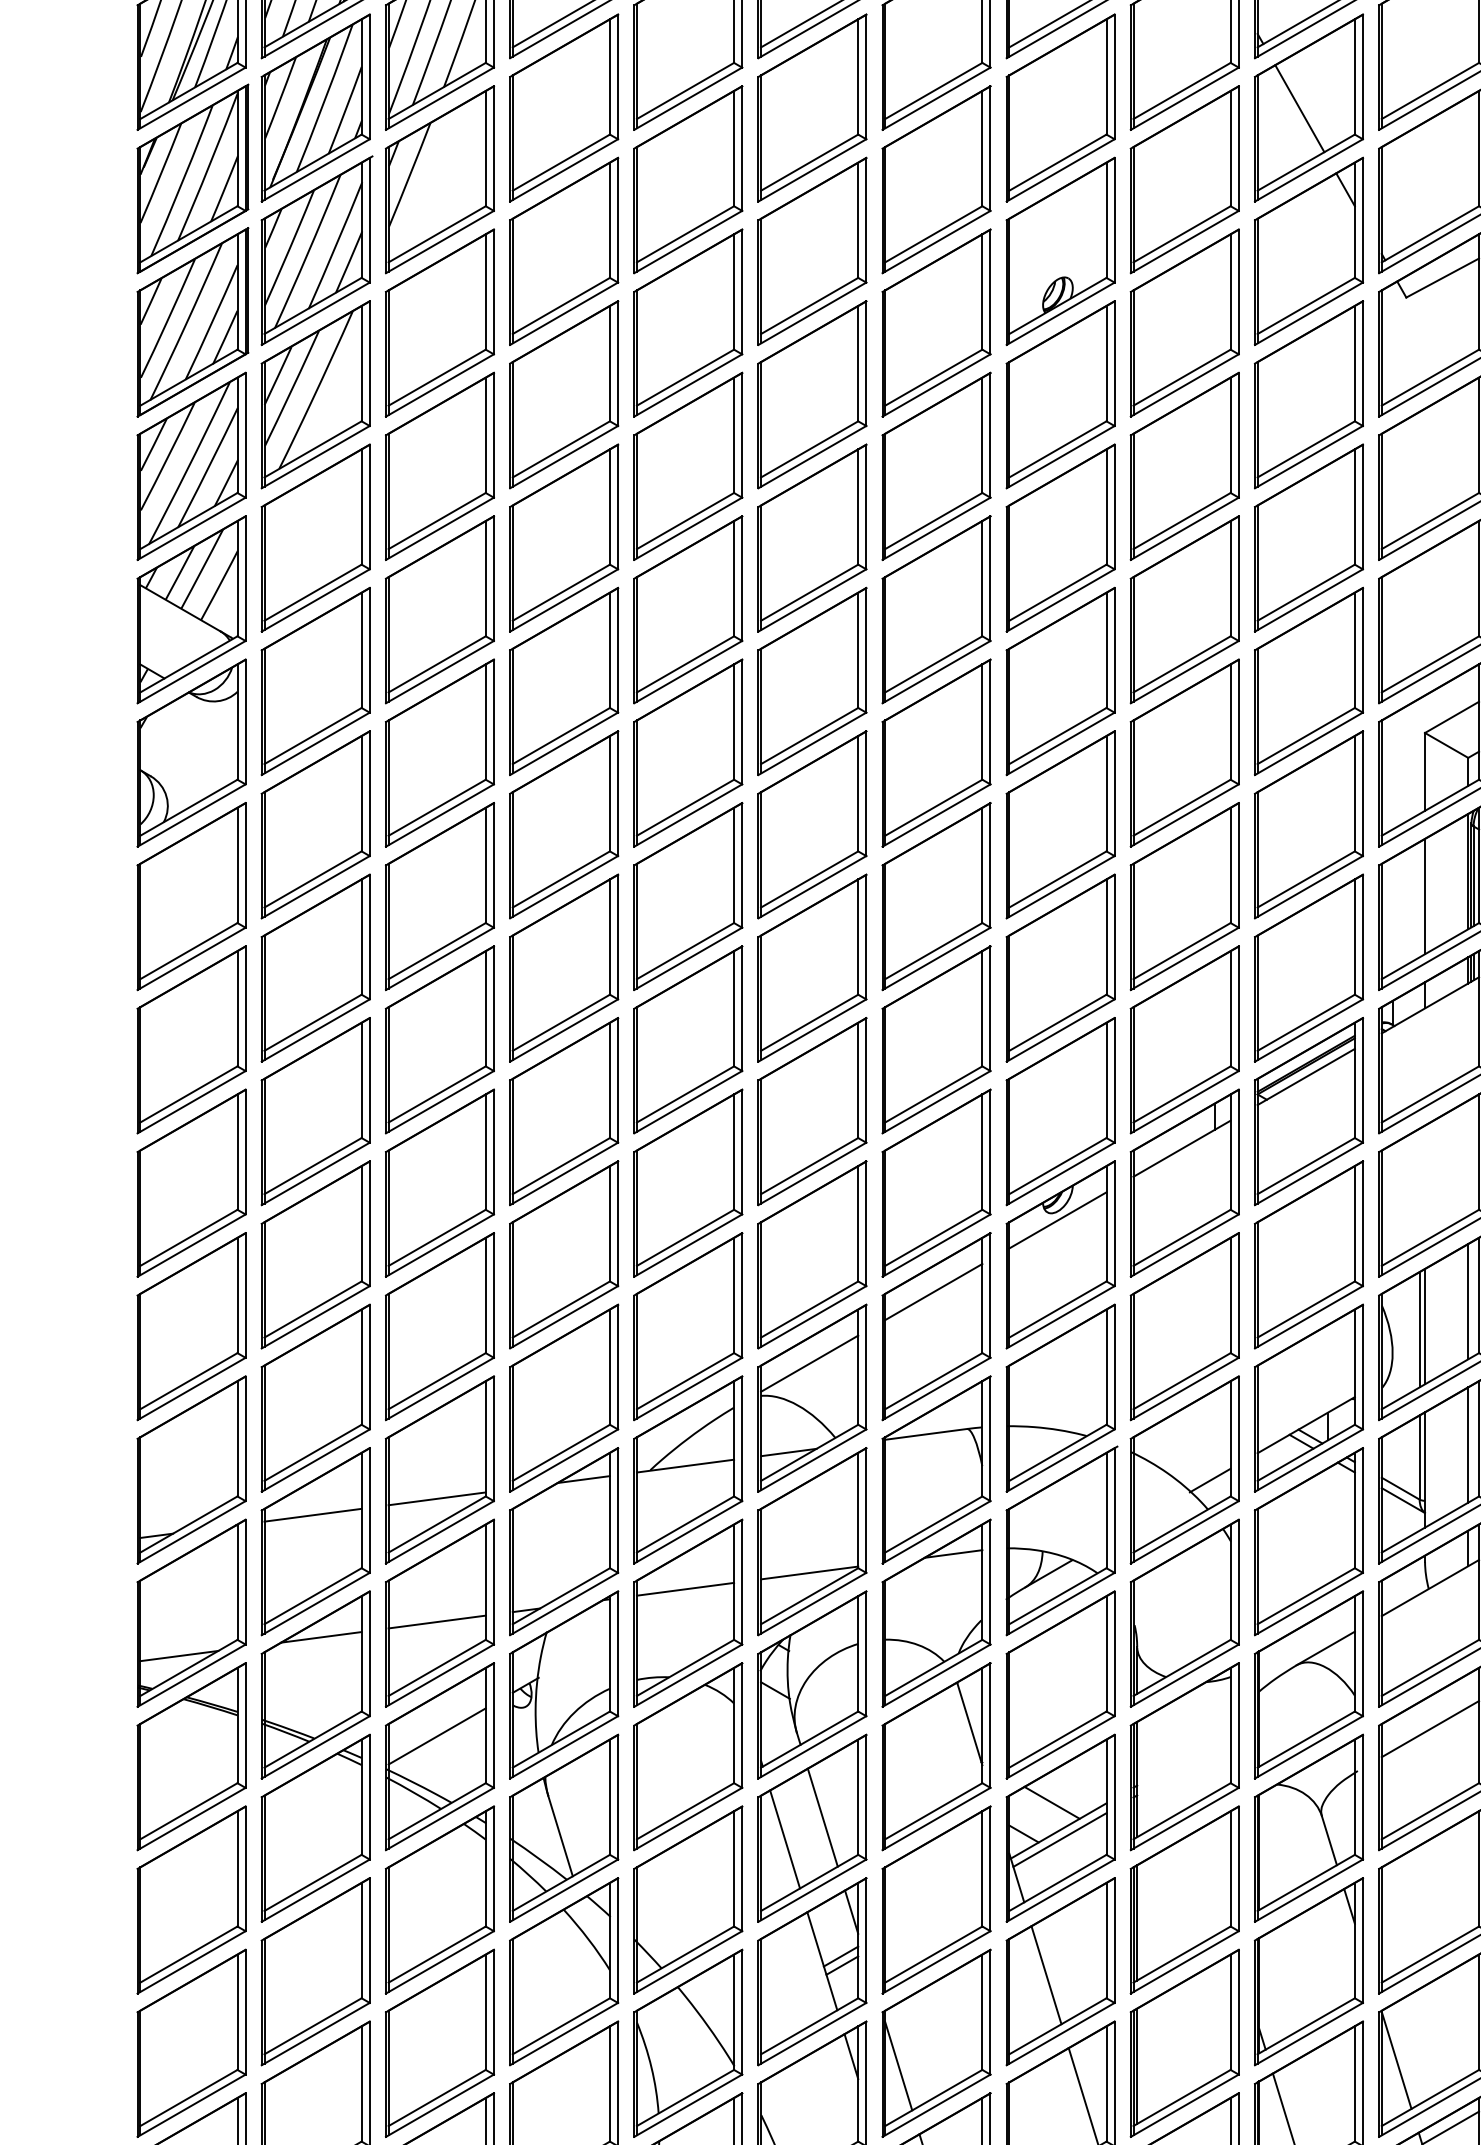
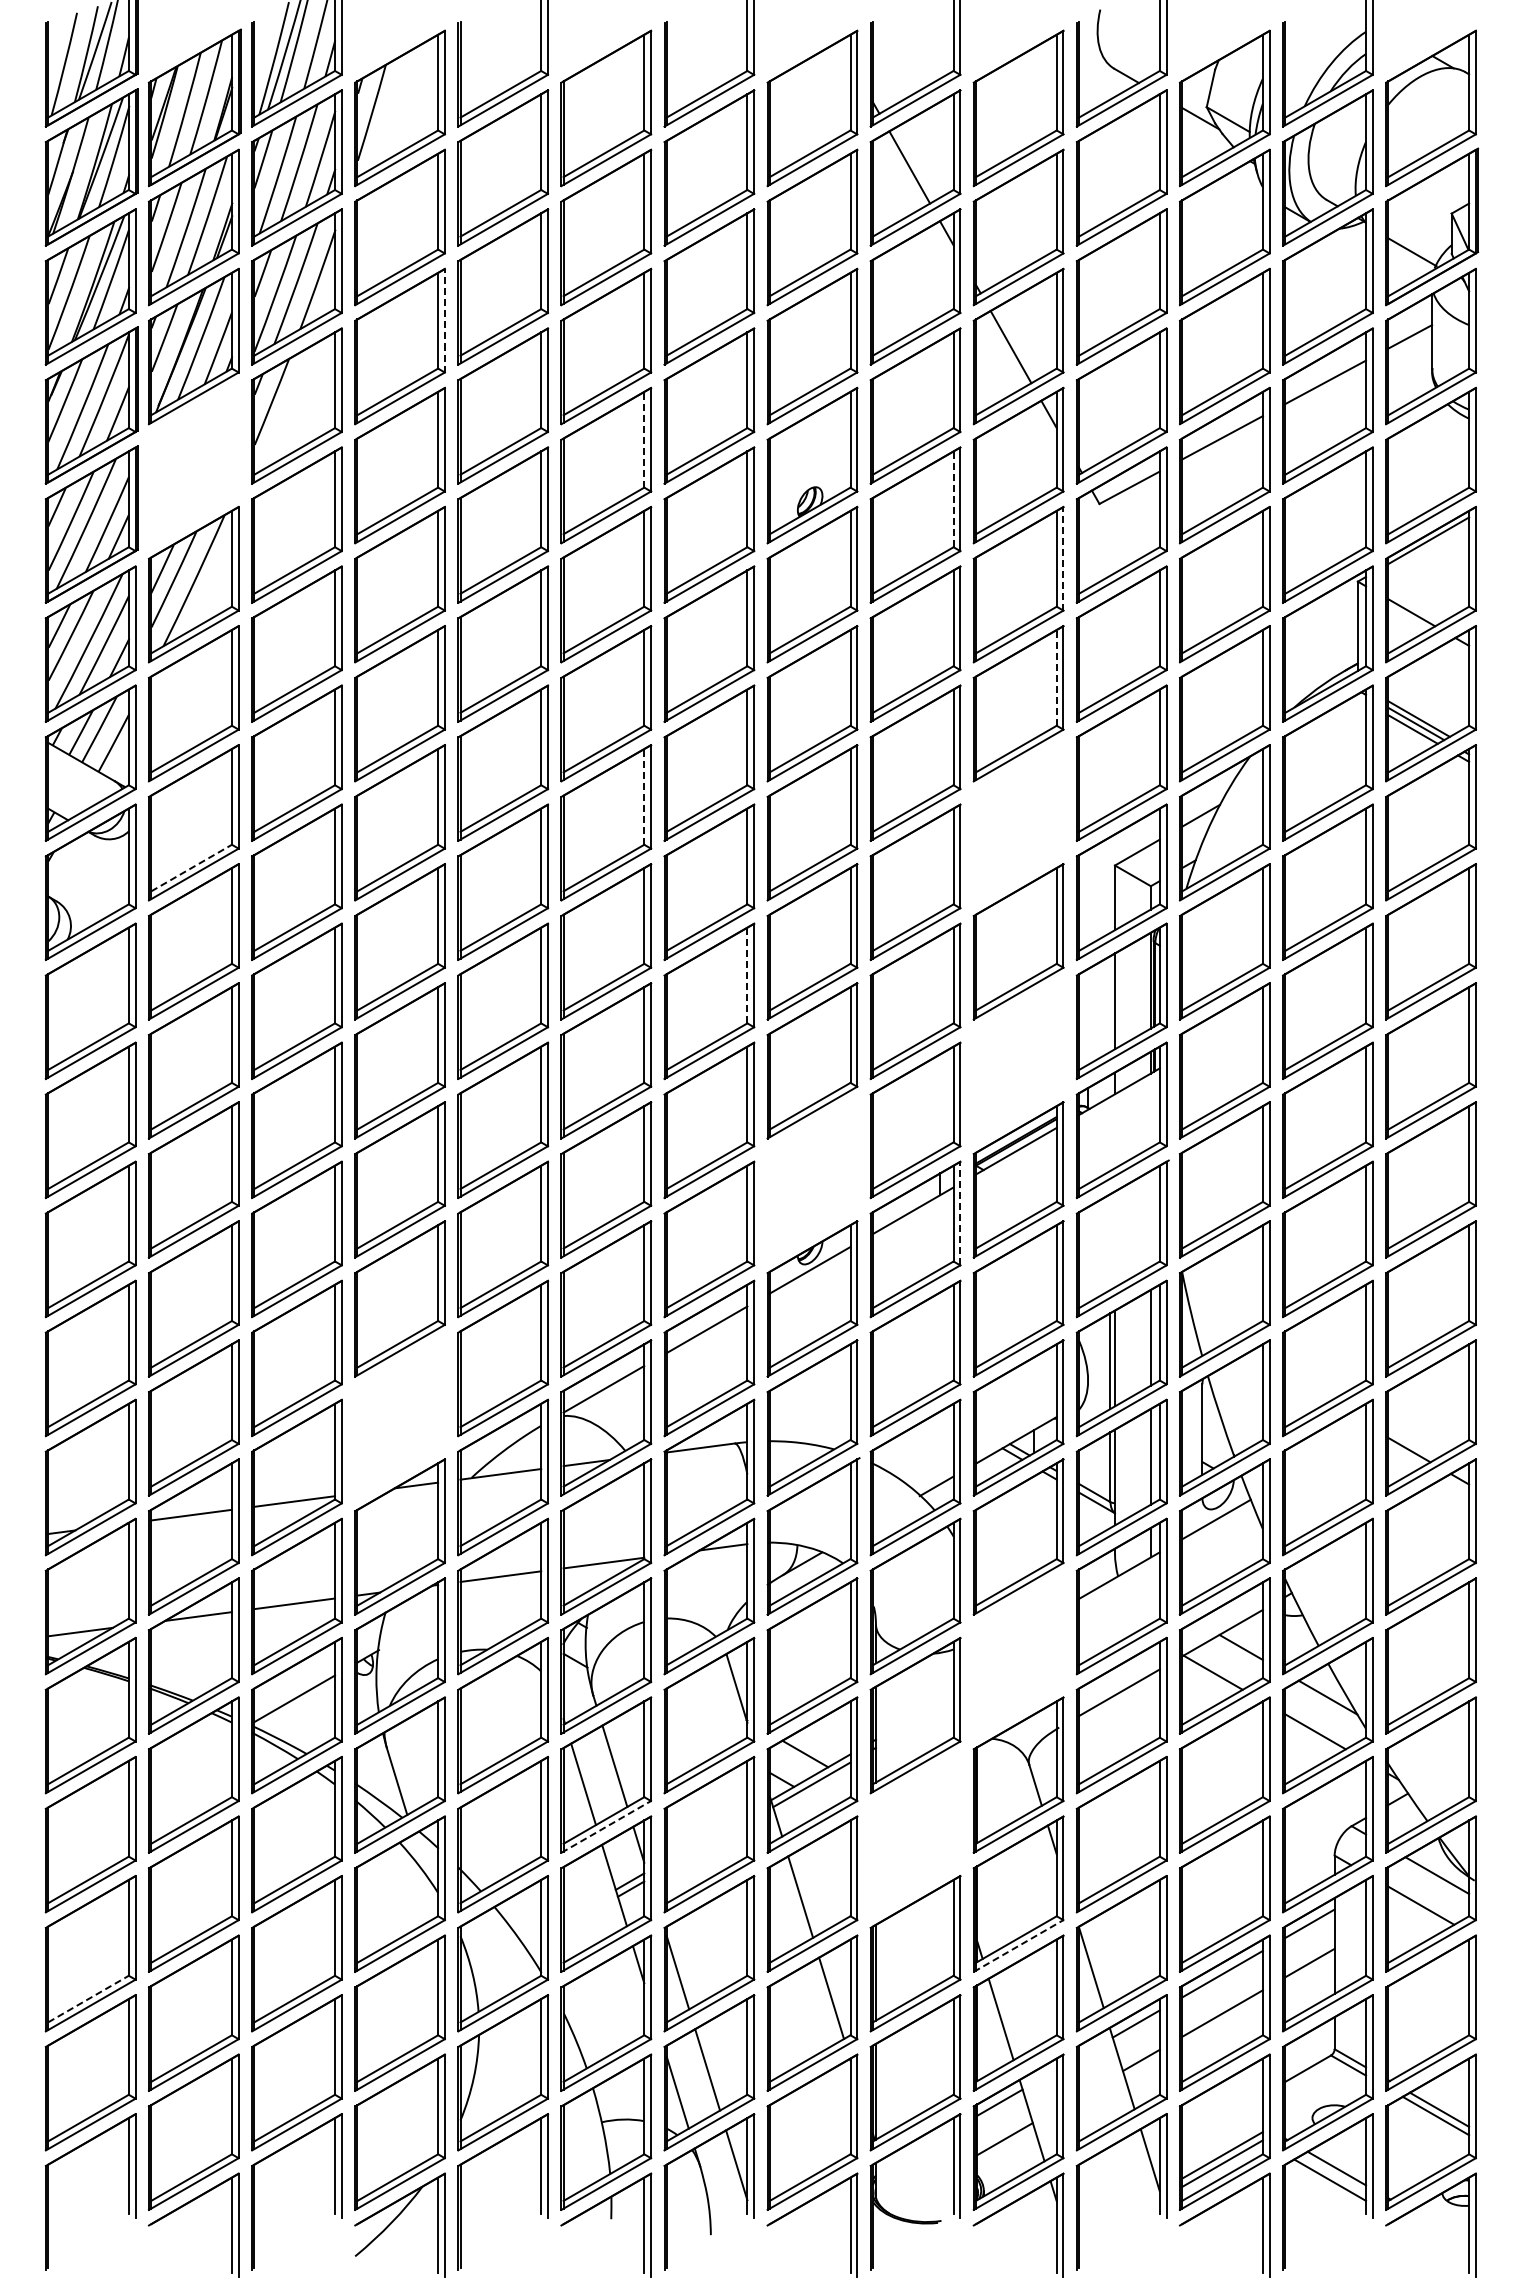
line: (617, 76) -> (444, 320), solid -> dashed
line: (858, 219) -> (644, 439), solid -> dashed
part: (316, 250) -> (194, 464), removed
line: (1230, 292) -> (953, 499), solid -> dashed
line: (1363, 363) -> (1063, 558), solid -> dashed
line: (1354, 506) -> (1056, 677), solid -> dashed
line: (858, 649) -> (644, 796), solid -> dashed
part: (1308, 681) -> (1018, 822), removed
line: (312, 736) -> (191, 868), solid -> dashed
line: (982, 865) -> (747, 975), solid -> dashed
part: (1308, 967) -> (1018, 1060), removed
part: (1060, 1111) -> (812, 1179), removed
line: (1238, 1152) -> (960, 1213), solid -> dashed
part: (563, 1397) -> (399, 1417), removed
part: (1308, 1684) -> (1018, 1655), removed
line: (812, 1890) -> (606, 1826), solid -> dashed
part: (1184, 1899) -> (915, 1834), removed
line: (1308, 2034) -> (1018, 1946), solid -> dashed
line: (188, 2098) -> (88, 1999), solid -> dashed

